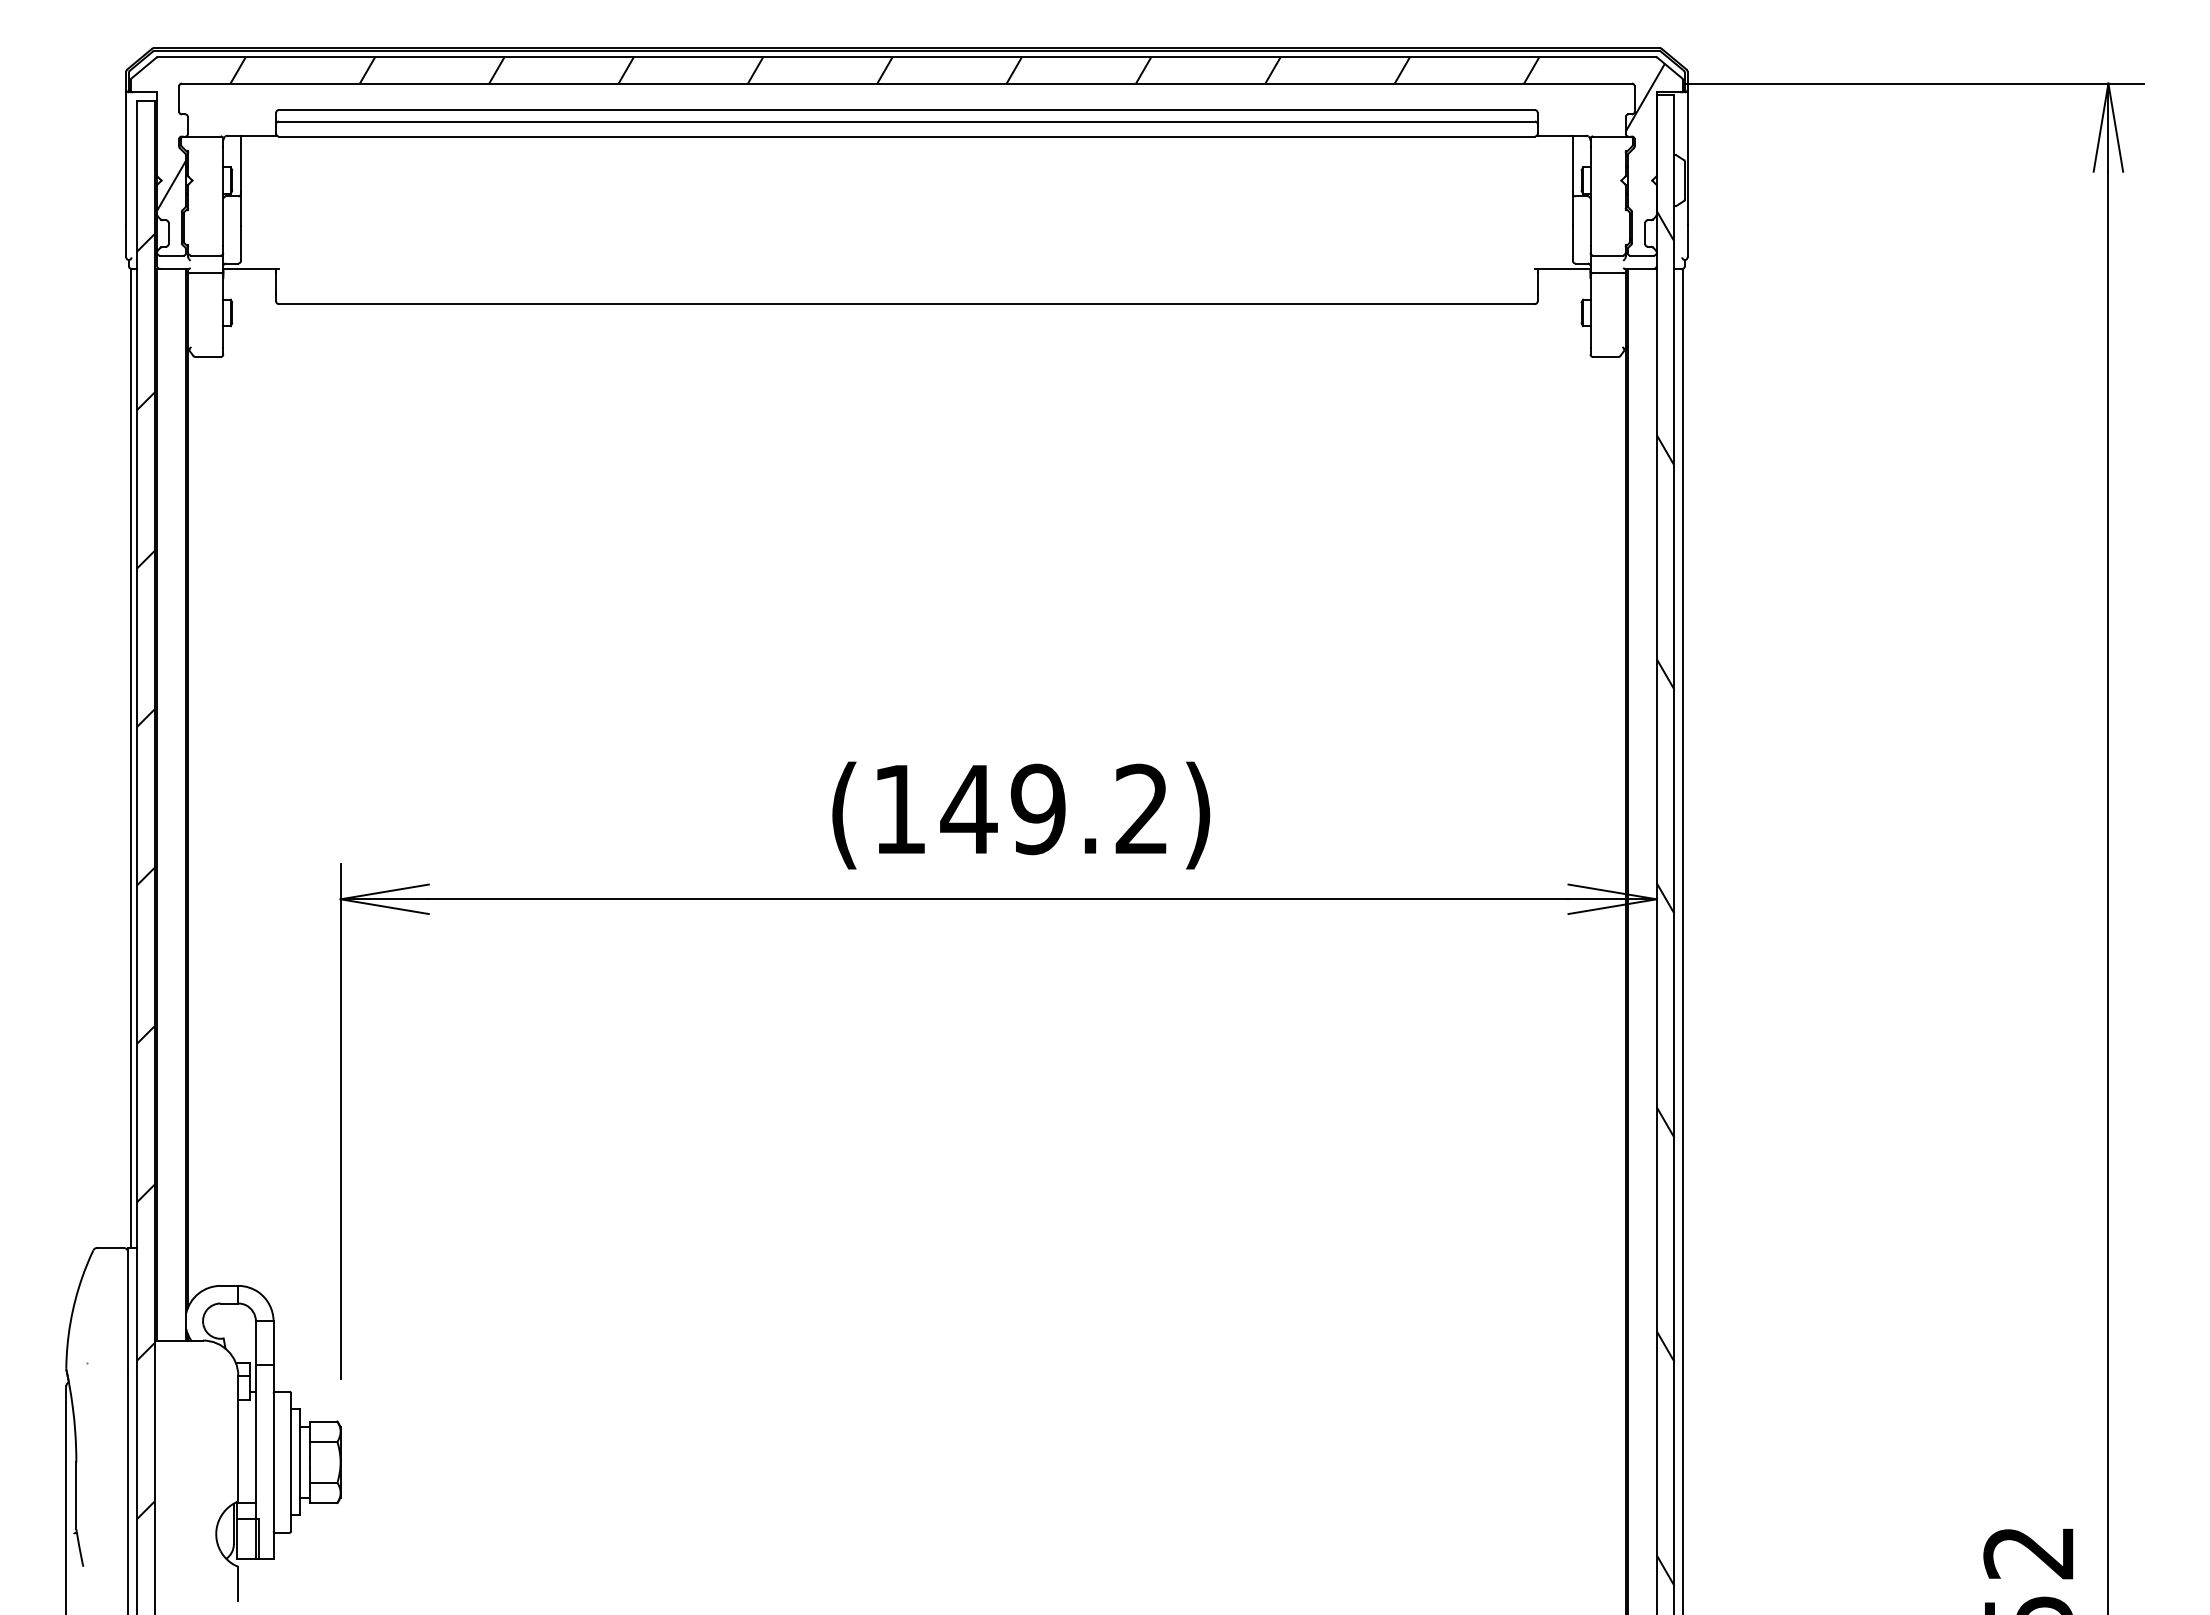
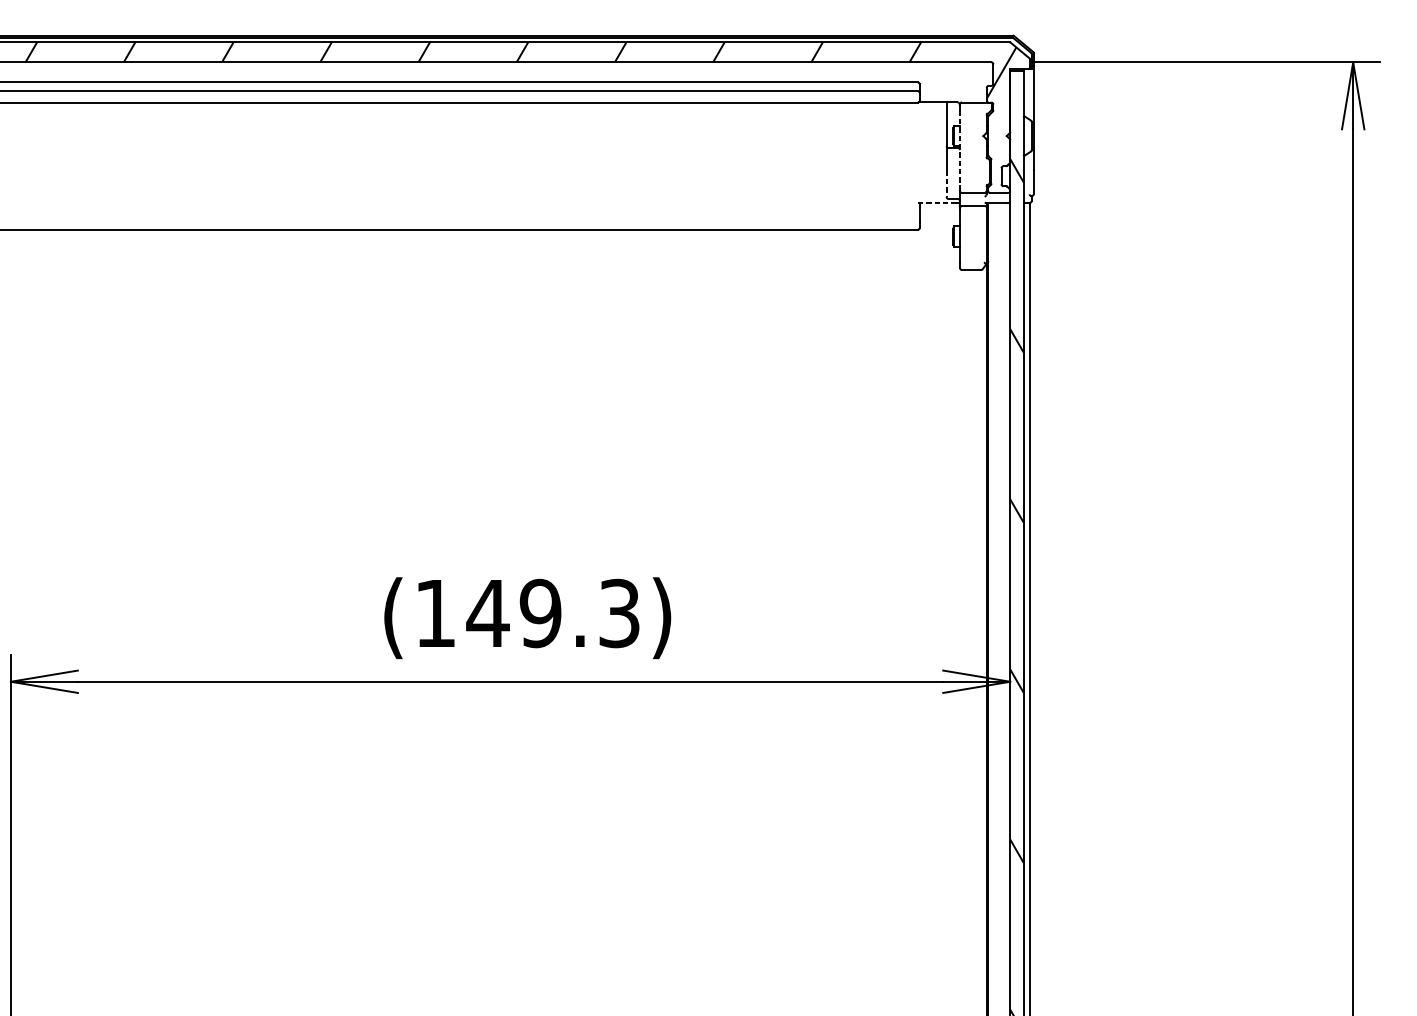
line: (1590, 196) -> (959, 148), solid -> dashed
line: (1572, 244) -> (946, 184), solid -> dashed
line: (1560, 268) -> (937, 202), solid -> dashed
text: (1141, 809) -> (619, 613), (149.2) -> (149.3)

